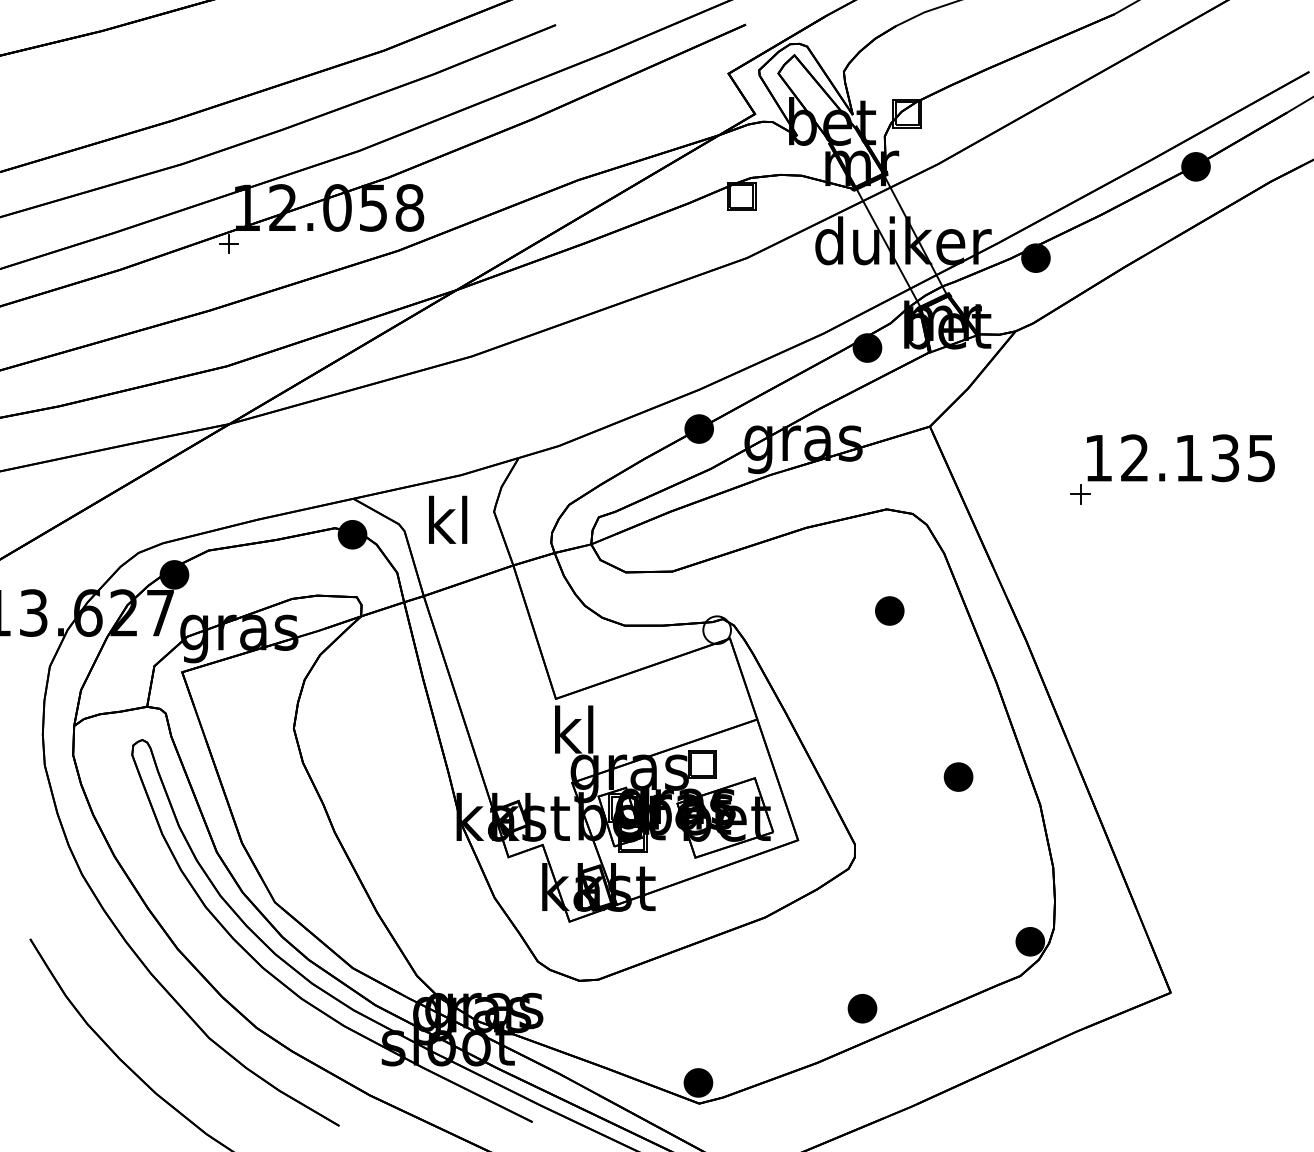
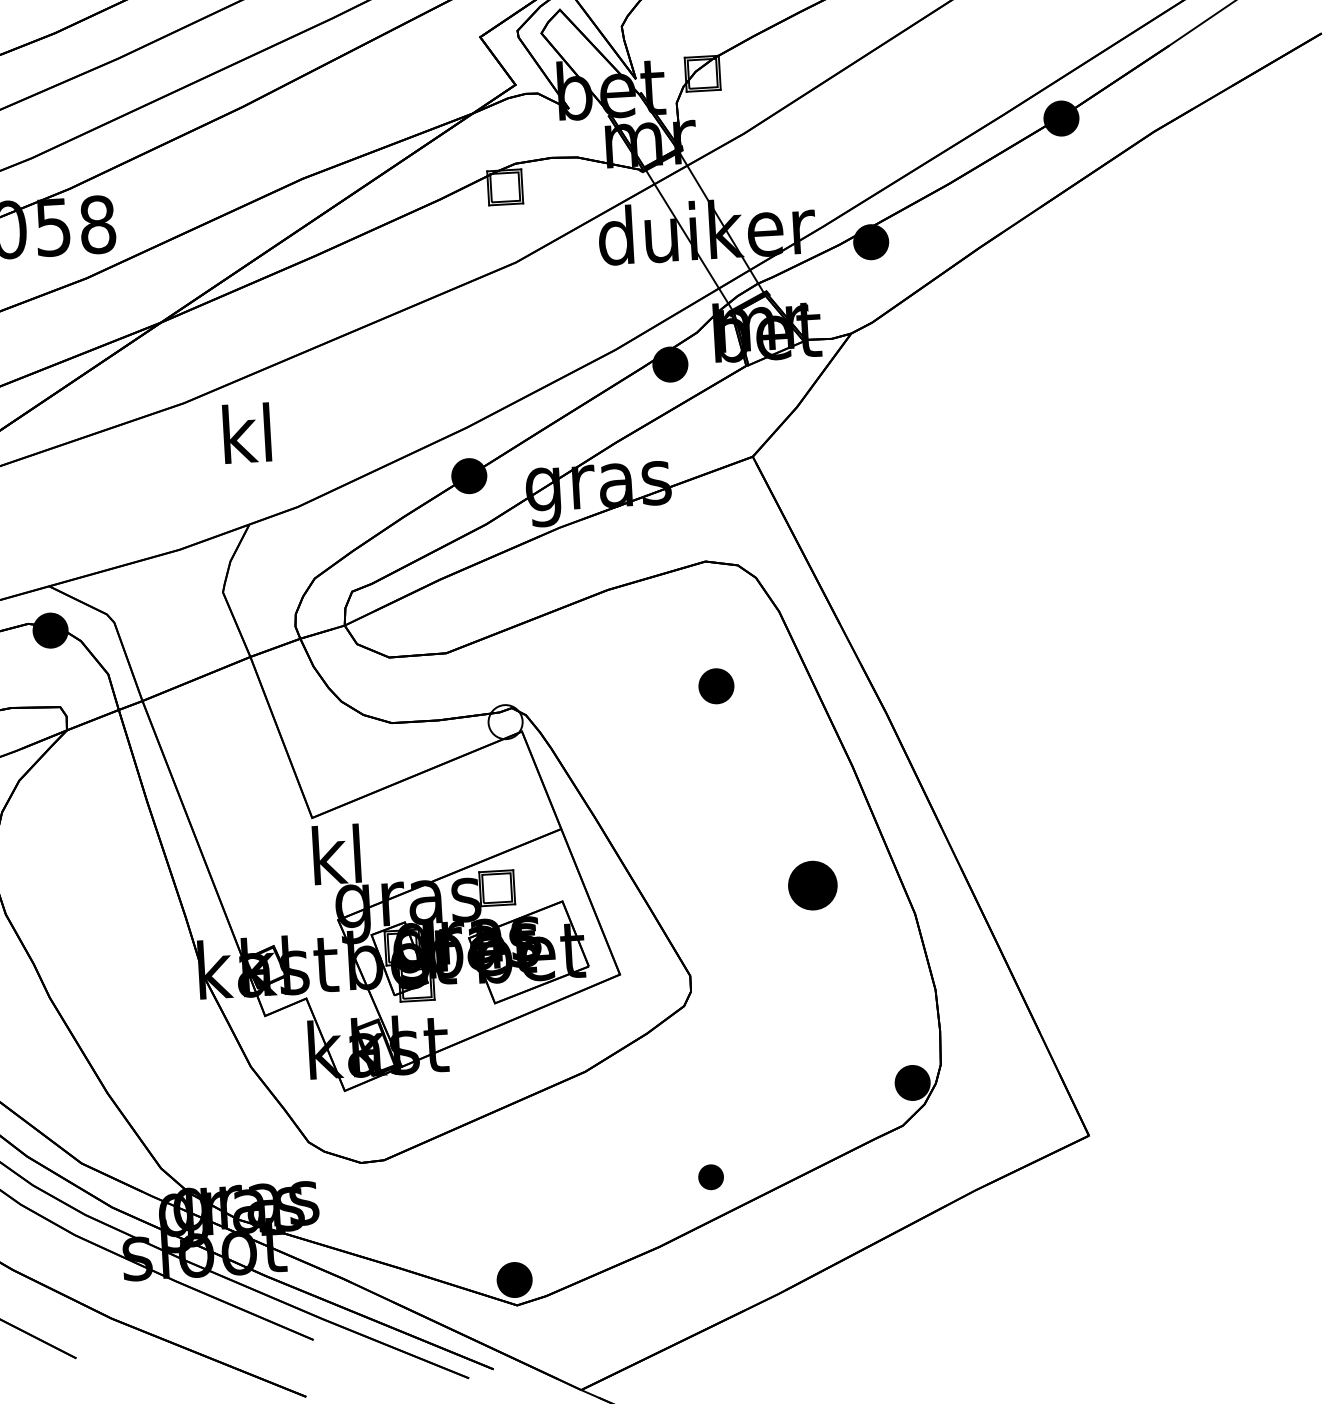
part: (1165, 474) -> (1045, 498), removed
text: (448, 519) -> (247, 432), moved
part: (958, 776) -> (812, 884), size x1.4
part: (862, 1008) -> (711, 1176), size x0.7

